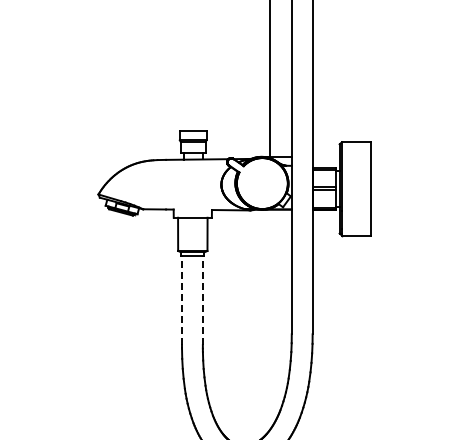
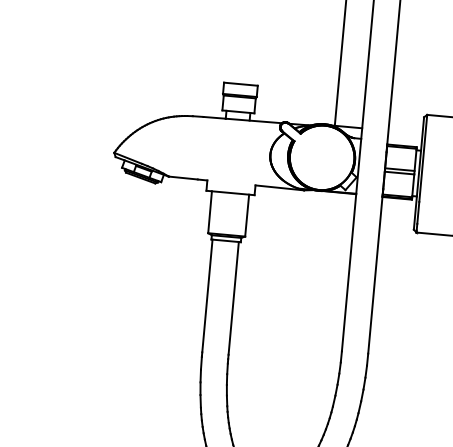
line: (182, 300) -> (208, 296), dashed -> solid
line: (202, 300) -> (233, 298), dashed -> solid

